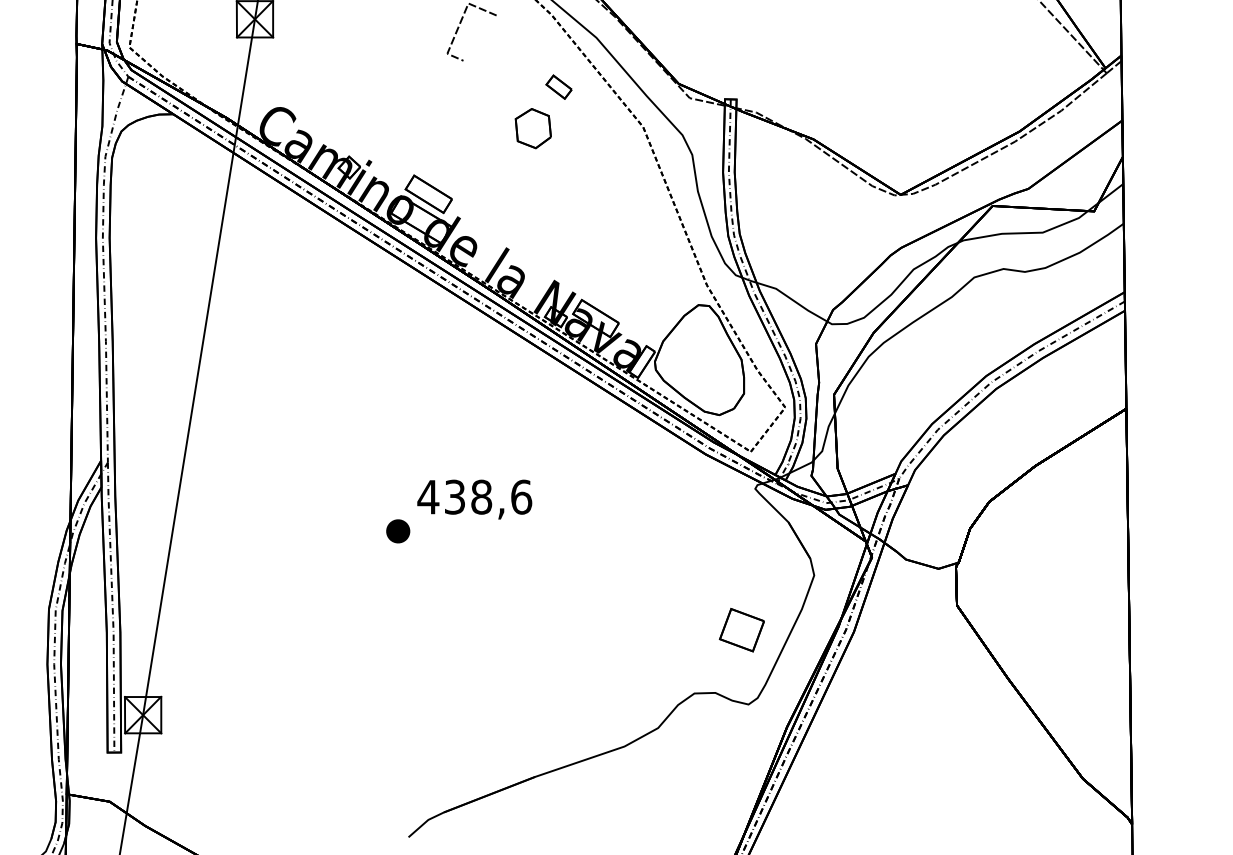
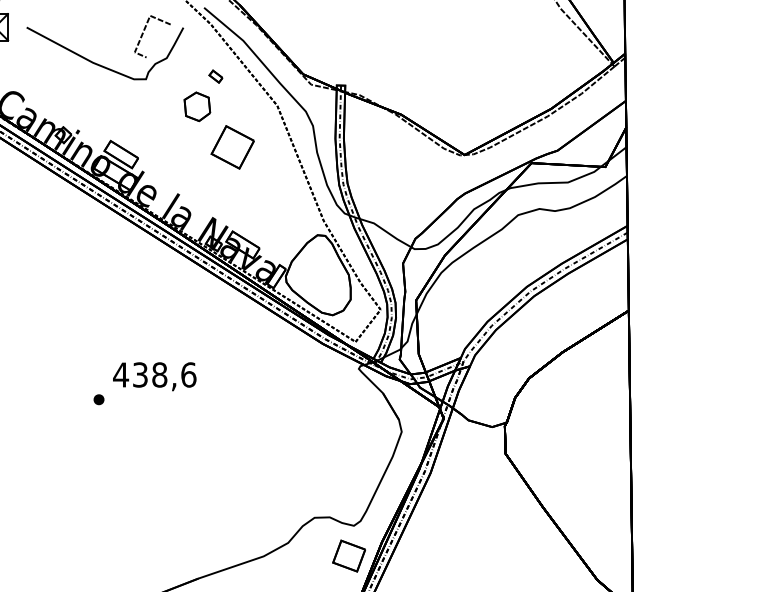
curve: (401, 71) -> (101, 65), added
part: (558, 86) -> (215, 76), size x0.71
part: (581, 184) -> (232, 147), added
part: (397, 530) -> (98, 399), size x0.62
part: (741, 630) -> (348, 556), moved

